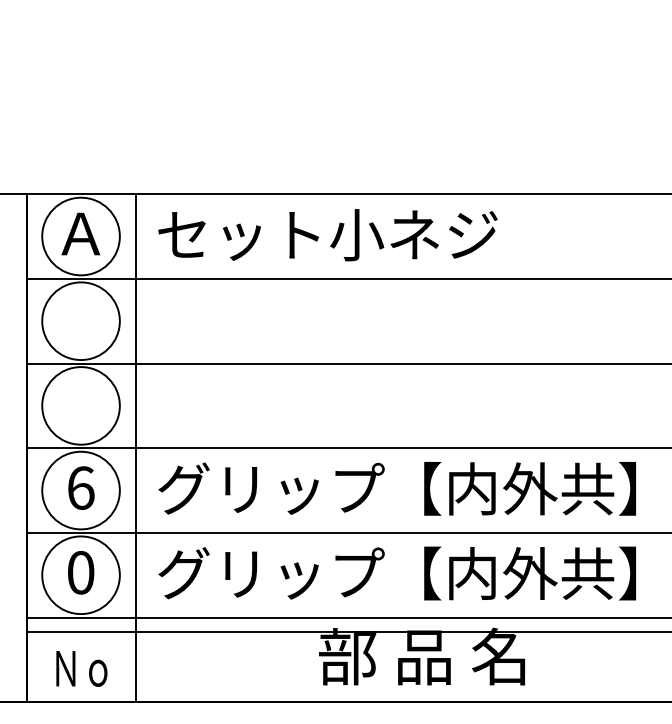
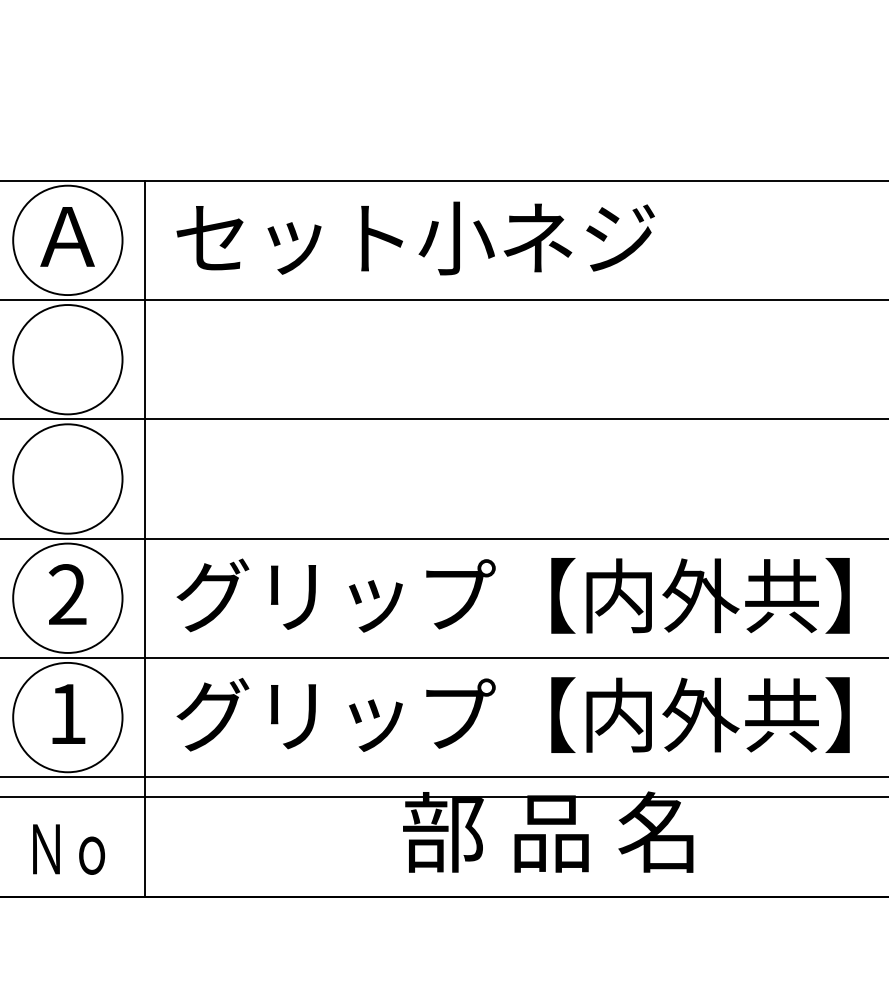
text: (80, 487) -> (67, 593), 6 -> 2
text: (81, 572) -> (68, 713), 0 -> 1

